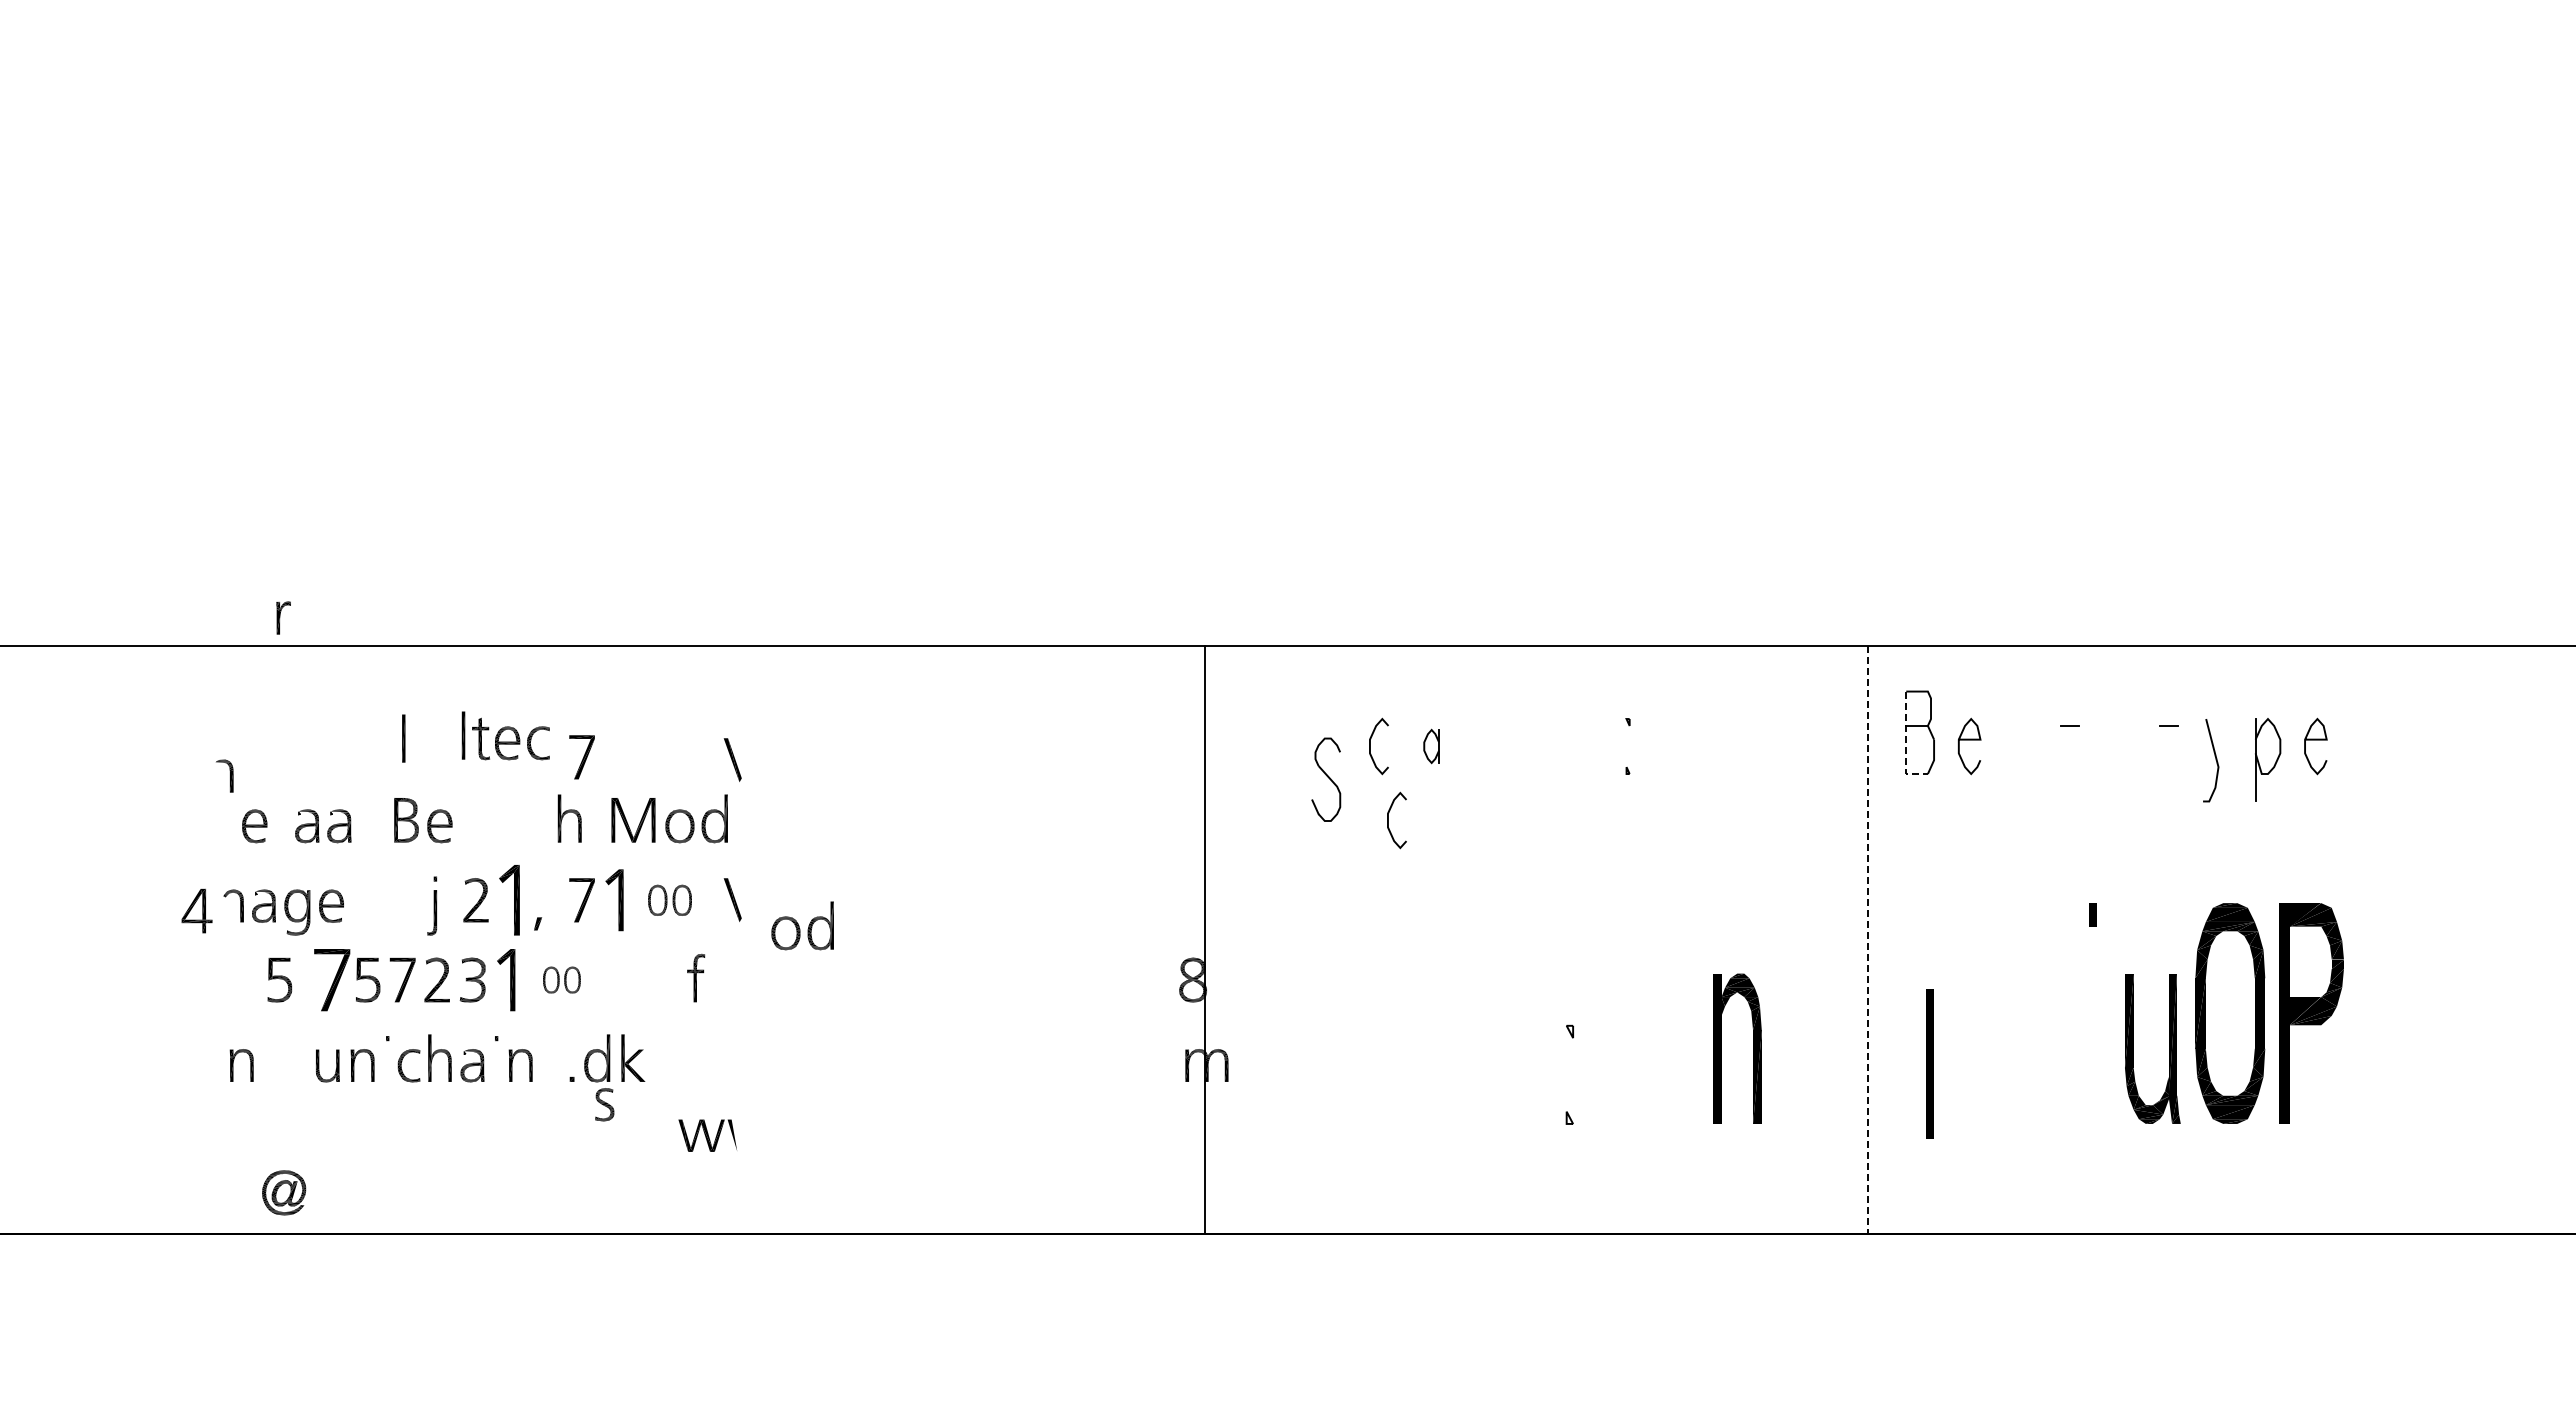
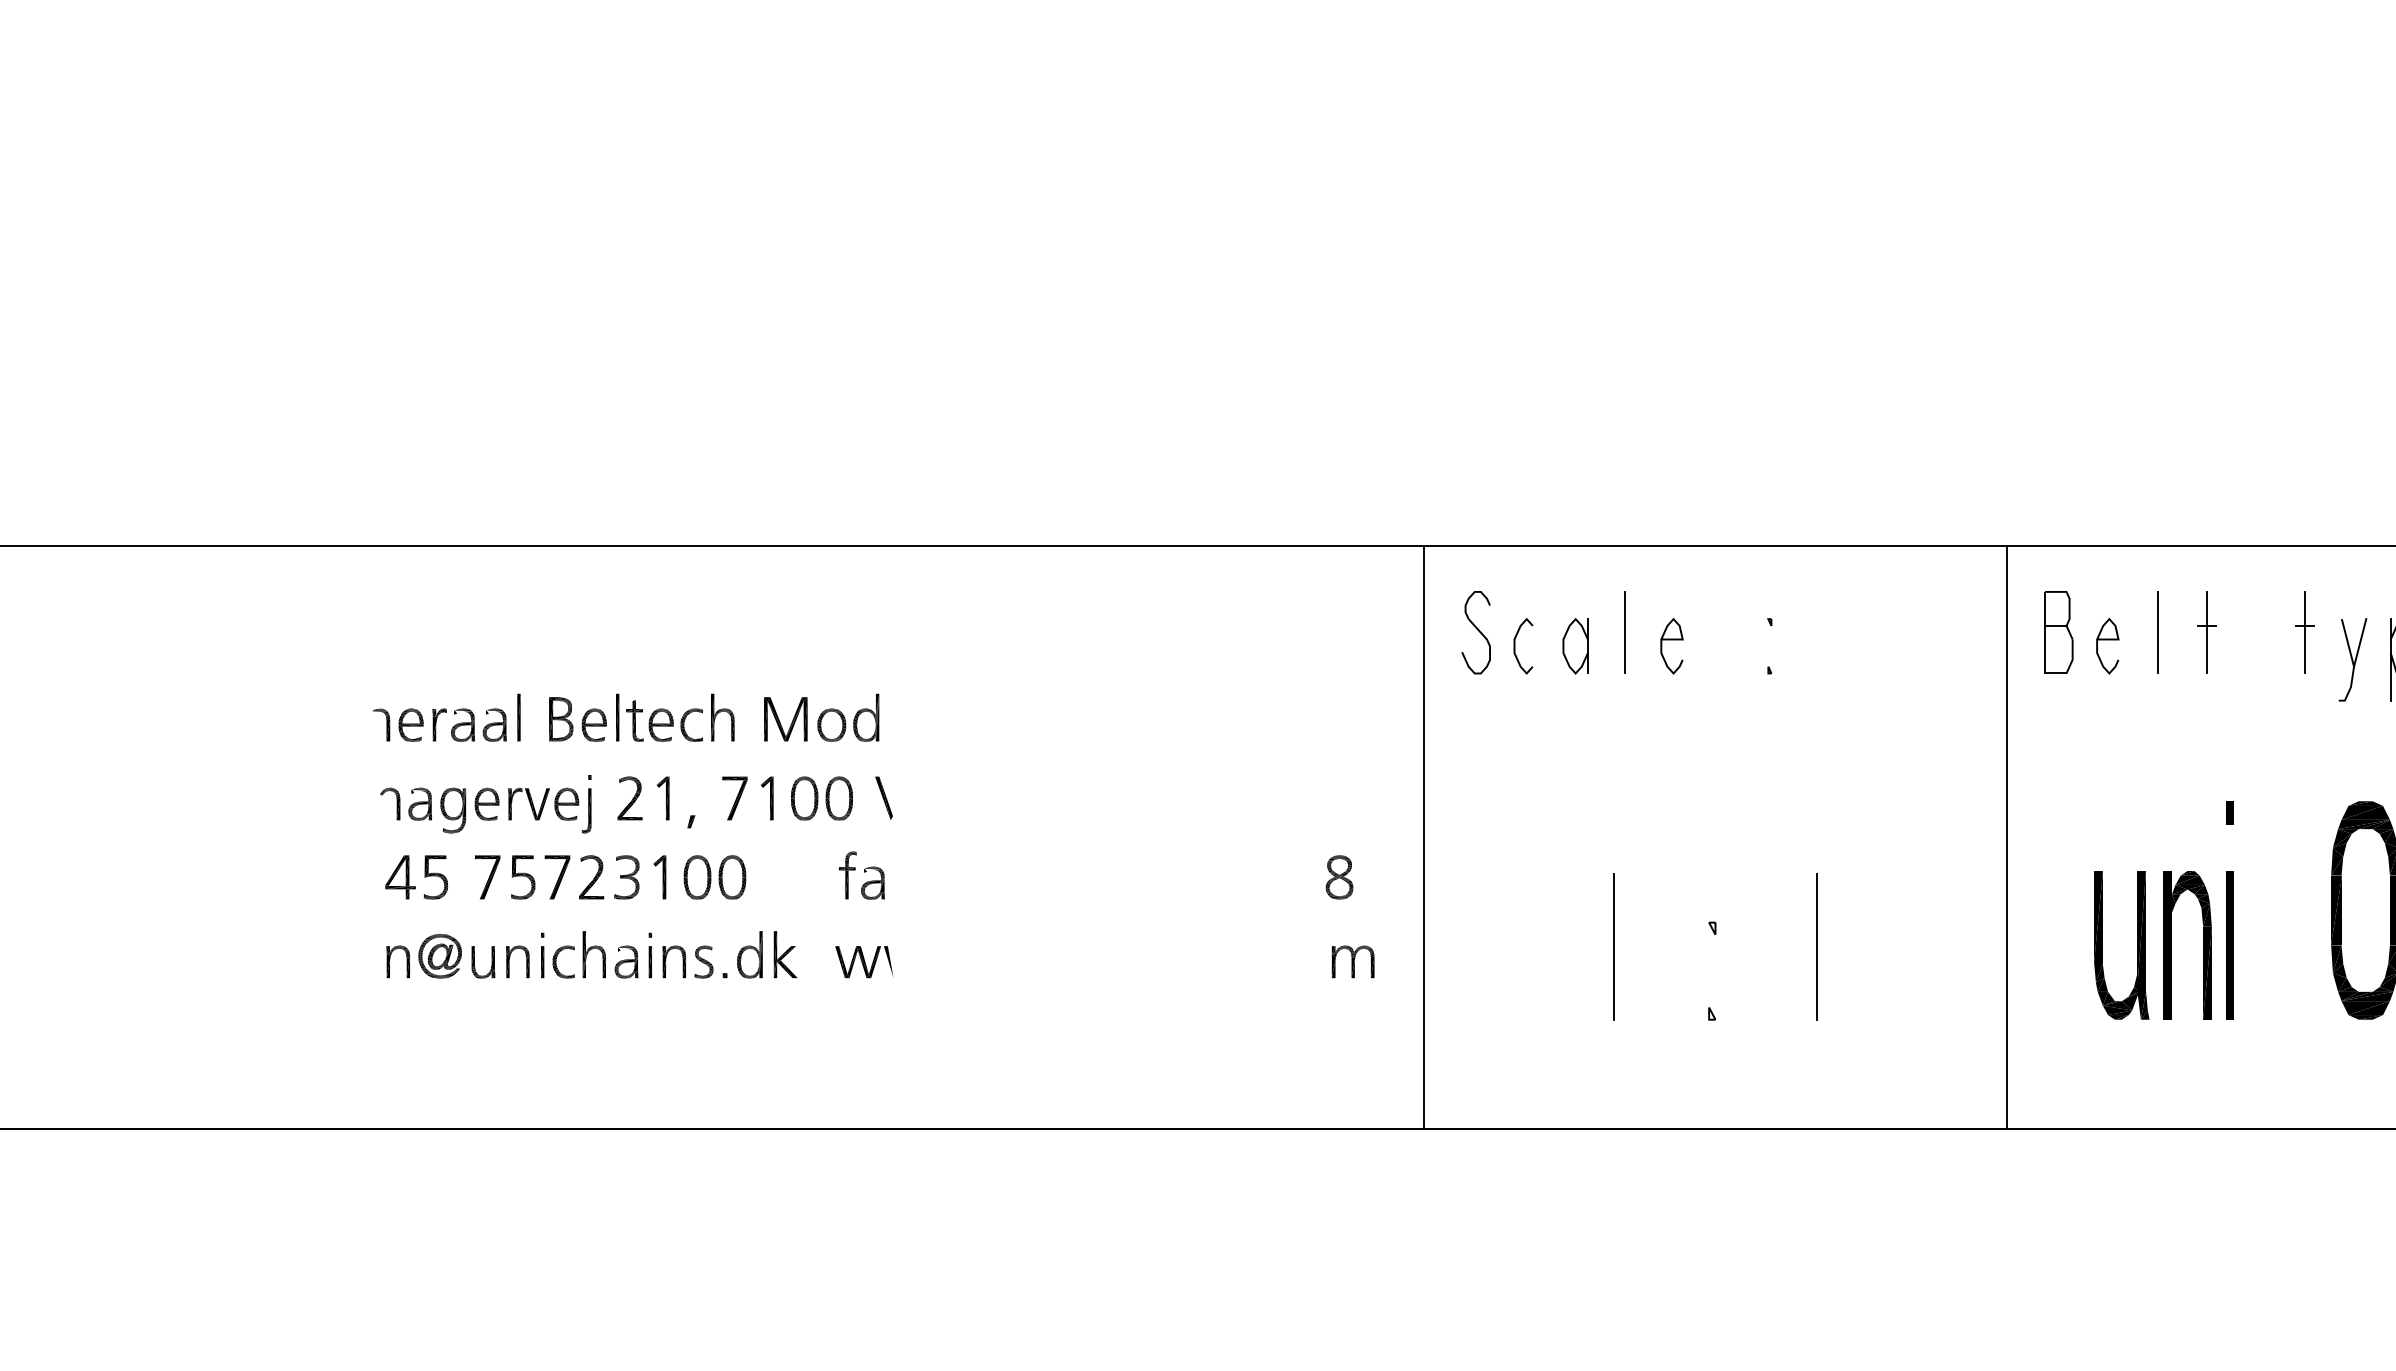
part: (283, 617) -> (439, 724), moved
line: (1481, 732) -> (1624, 632), added
line: (2020, 732) -> (2158, 632), added
line: (2070, 732) -> (2207, 632), added
line: (2169, 732) -> (2305, 632), added
part: (505, 735) -> (659, 717), moved
line: (403, 738) -> (518, 717), moved
curve: (1528, 740) -> (1671, 640), added
line: (2224, 743) -> (2359, 643), added
line: (1906, 744) -> (2045, 644), dashed -> solid
part: (1431, 746) -> (1575, 646), size x1.67
part: (581, 757) -> (734, 657), removed
part: (732, 759) -> (883, 659), removed
part: (224, 775) -> (381, 724), moved
part: (1326, 779) -> (1476, 632), moved
curve: (1388, 820) -> (1532, 719), removed
part: (509, 900) -> (663, 798), size x0.62
part: (614, 900) -> (767, 798), size x0.71
part: (669, 900) -> (821, 798), size x1.43
part: (388, 905) -> (543, 803), added
part: (196, 910) -> (399, 876), moved
part: (802, 925) -> (953, 823), removed
line: (1204, 939) -> (1423, 837), moved
line: (1867, 940) -> (2006, 838), dashed -> solid
part: (331, 979) -> (487, 876), size x0.71
part: (505, 979) -> (659, 876), size x0.71
part: (561, 979) -> (714, 876), size x1.67
part: (721, 985) -> (872, 882), added
part: (1721, 1048) -> (2171, 945), moved
part: (2169, 1048) -> (2138, 945), moved
line: (1470, 1049) -> (1613, 946), added
line: (1676, 1049) -> (1817, 946), added
part: (1929, 1063) -> (2229, 945), moved
line: (387, 1065) -> (542, 961), added
line: (496, 1065) -> (650, 961), added
part: (604, 1104) -> (703, 961), moved
part: (707, 1135) -> (863, 961), moved
part: (284, 1192) -> (440, 955), moved

